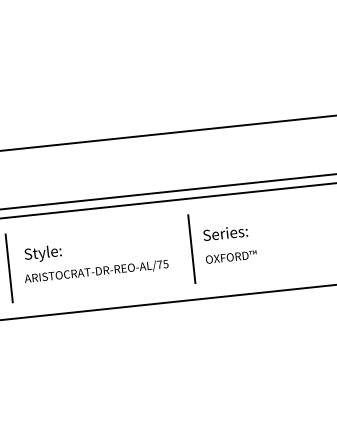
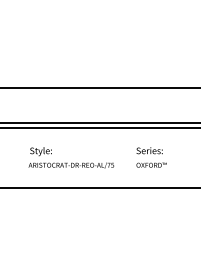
line: (191, 248) -> (128, 157), removed
line: (9, 267) -> (20, 157), removed

